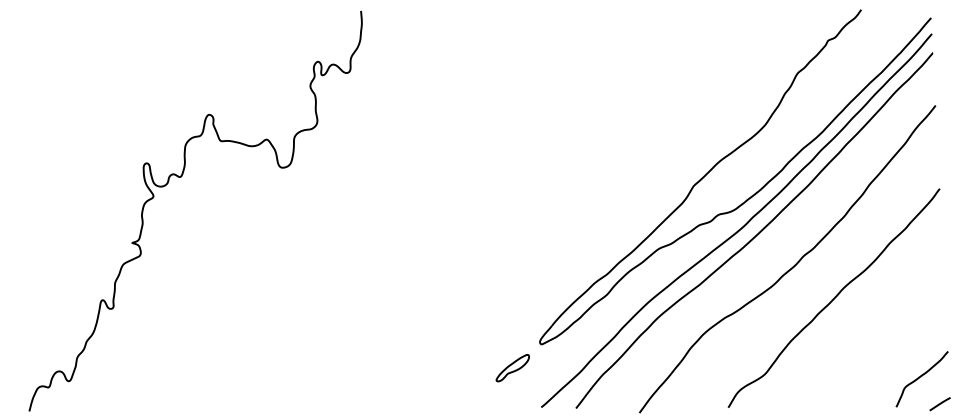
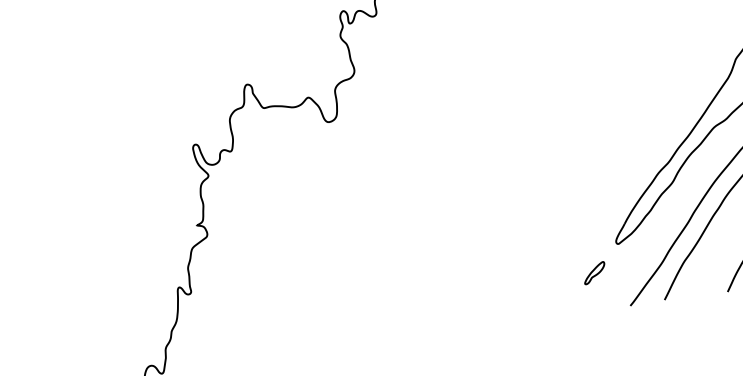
part: (512, 368) -> (594, 273), size x0.7

